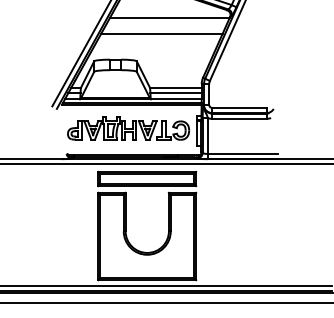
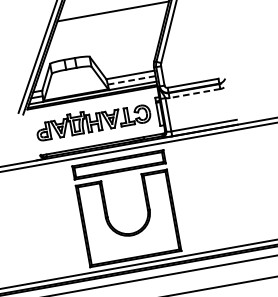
line: (161, 33) -> (108, 26), removed
line: (176, 93) -> (132, 80), solid -> dashed
line: (238, 118) -> (194, 93), solid -> dashed

